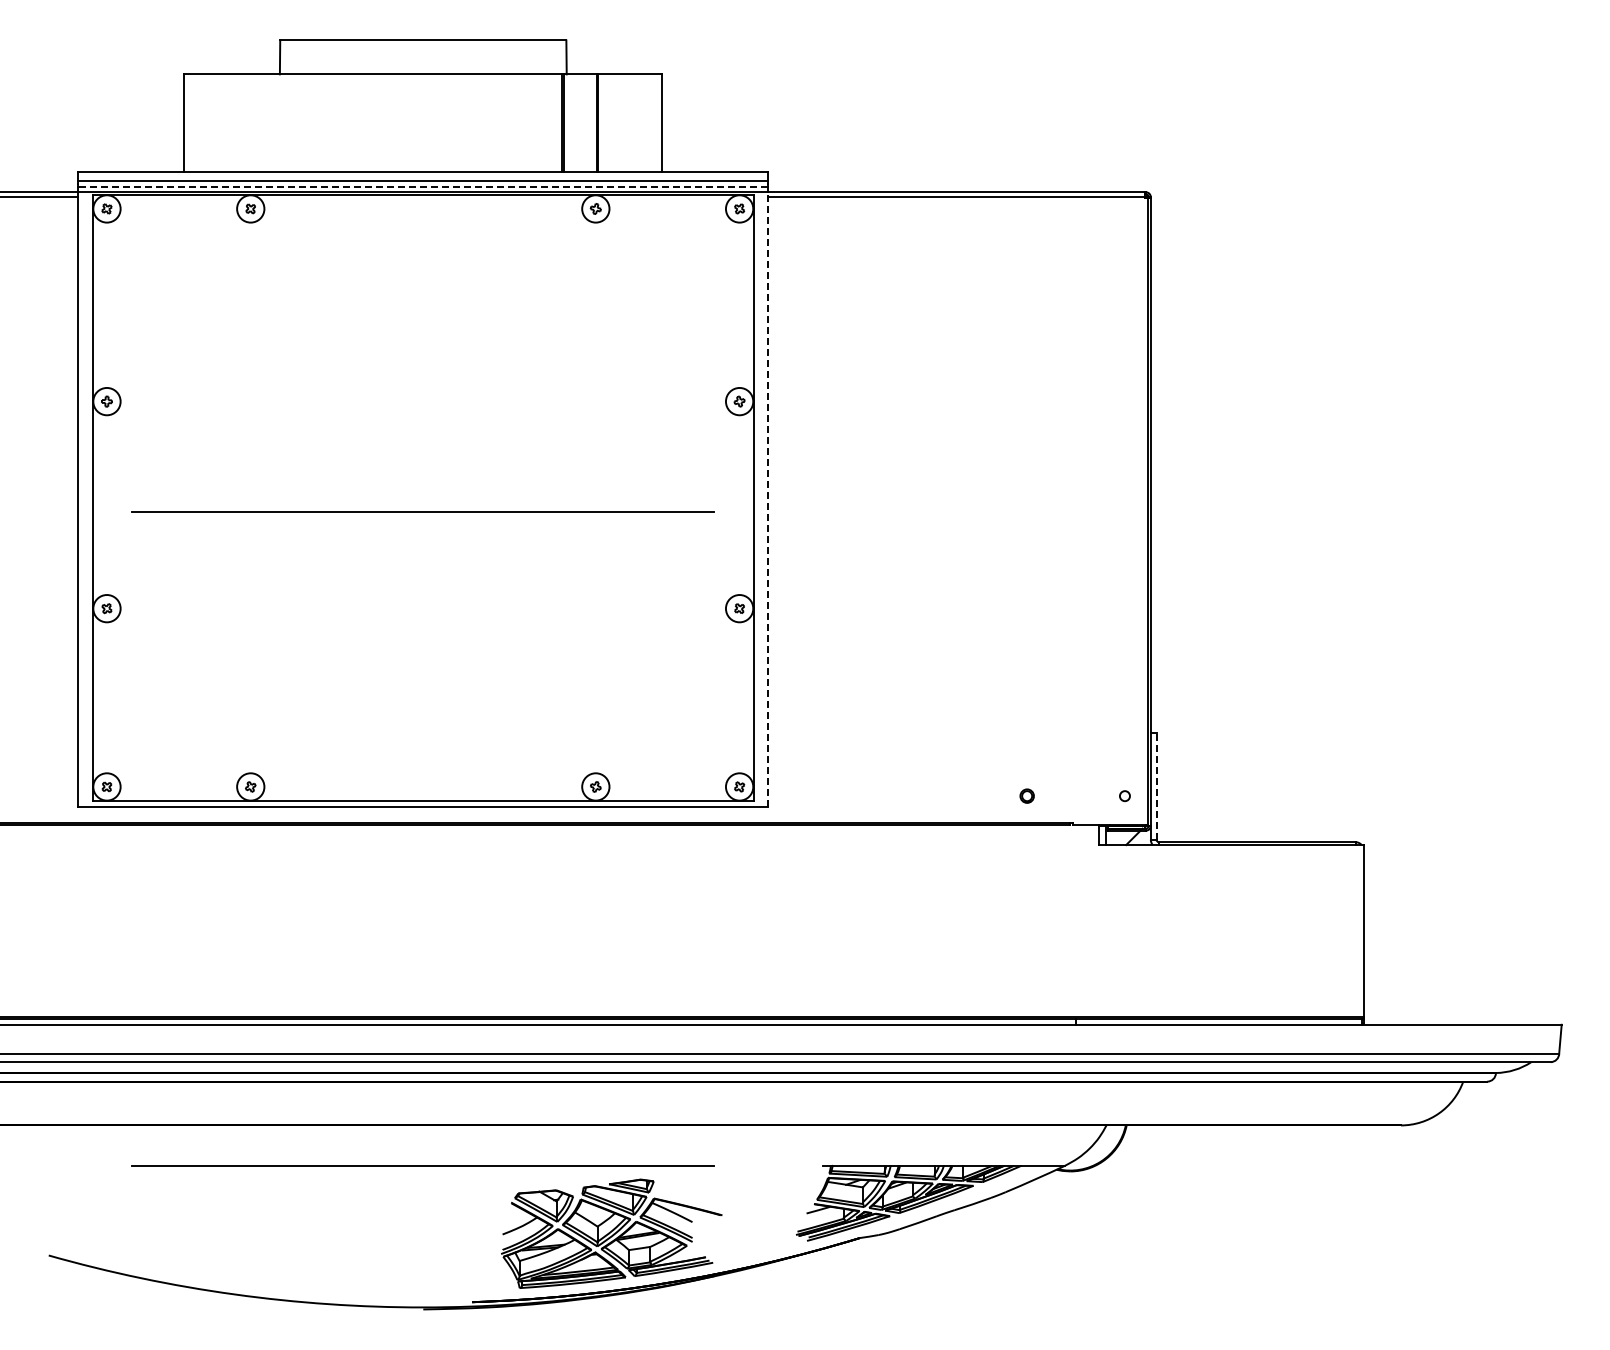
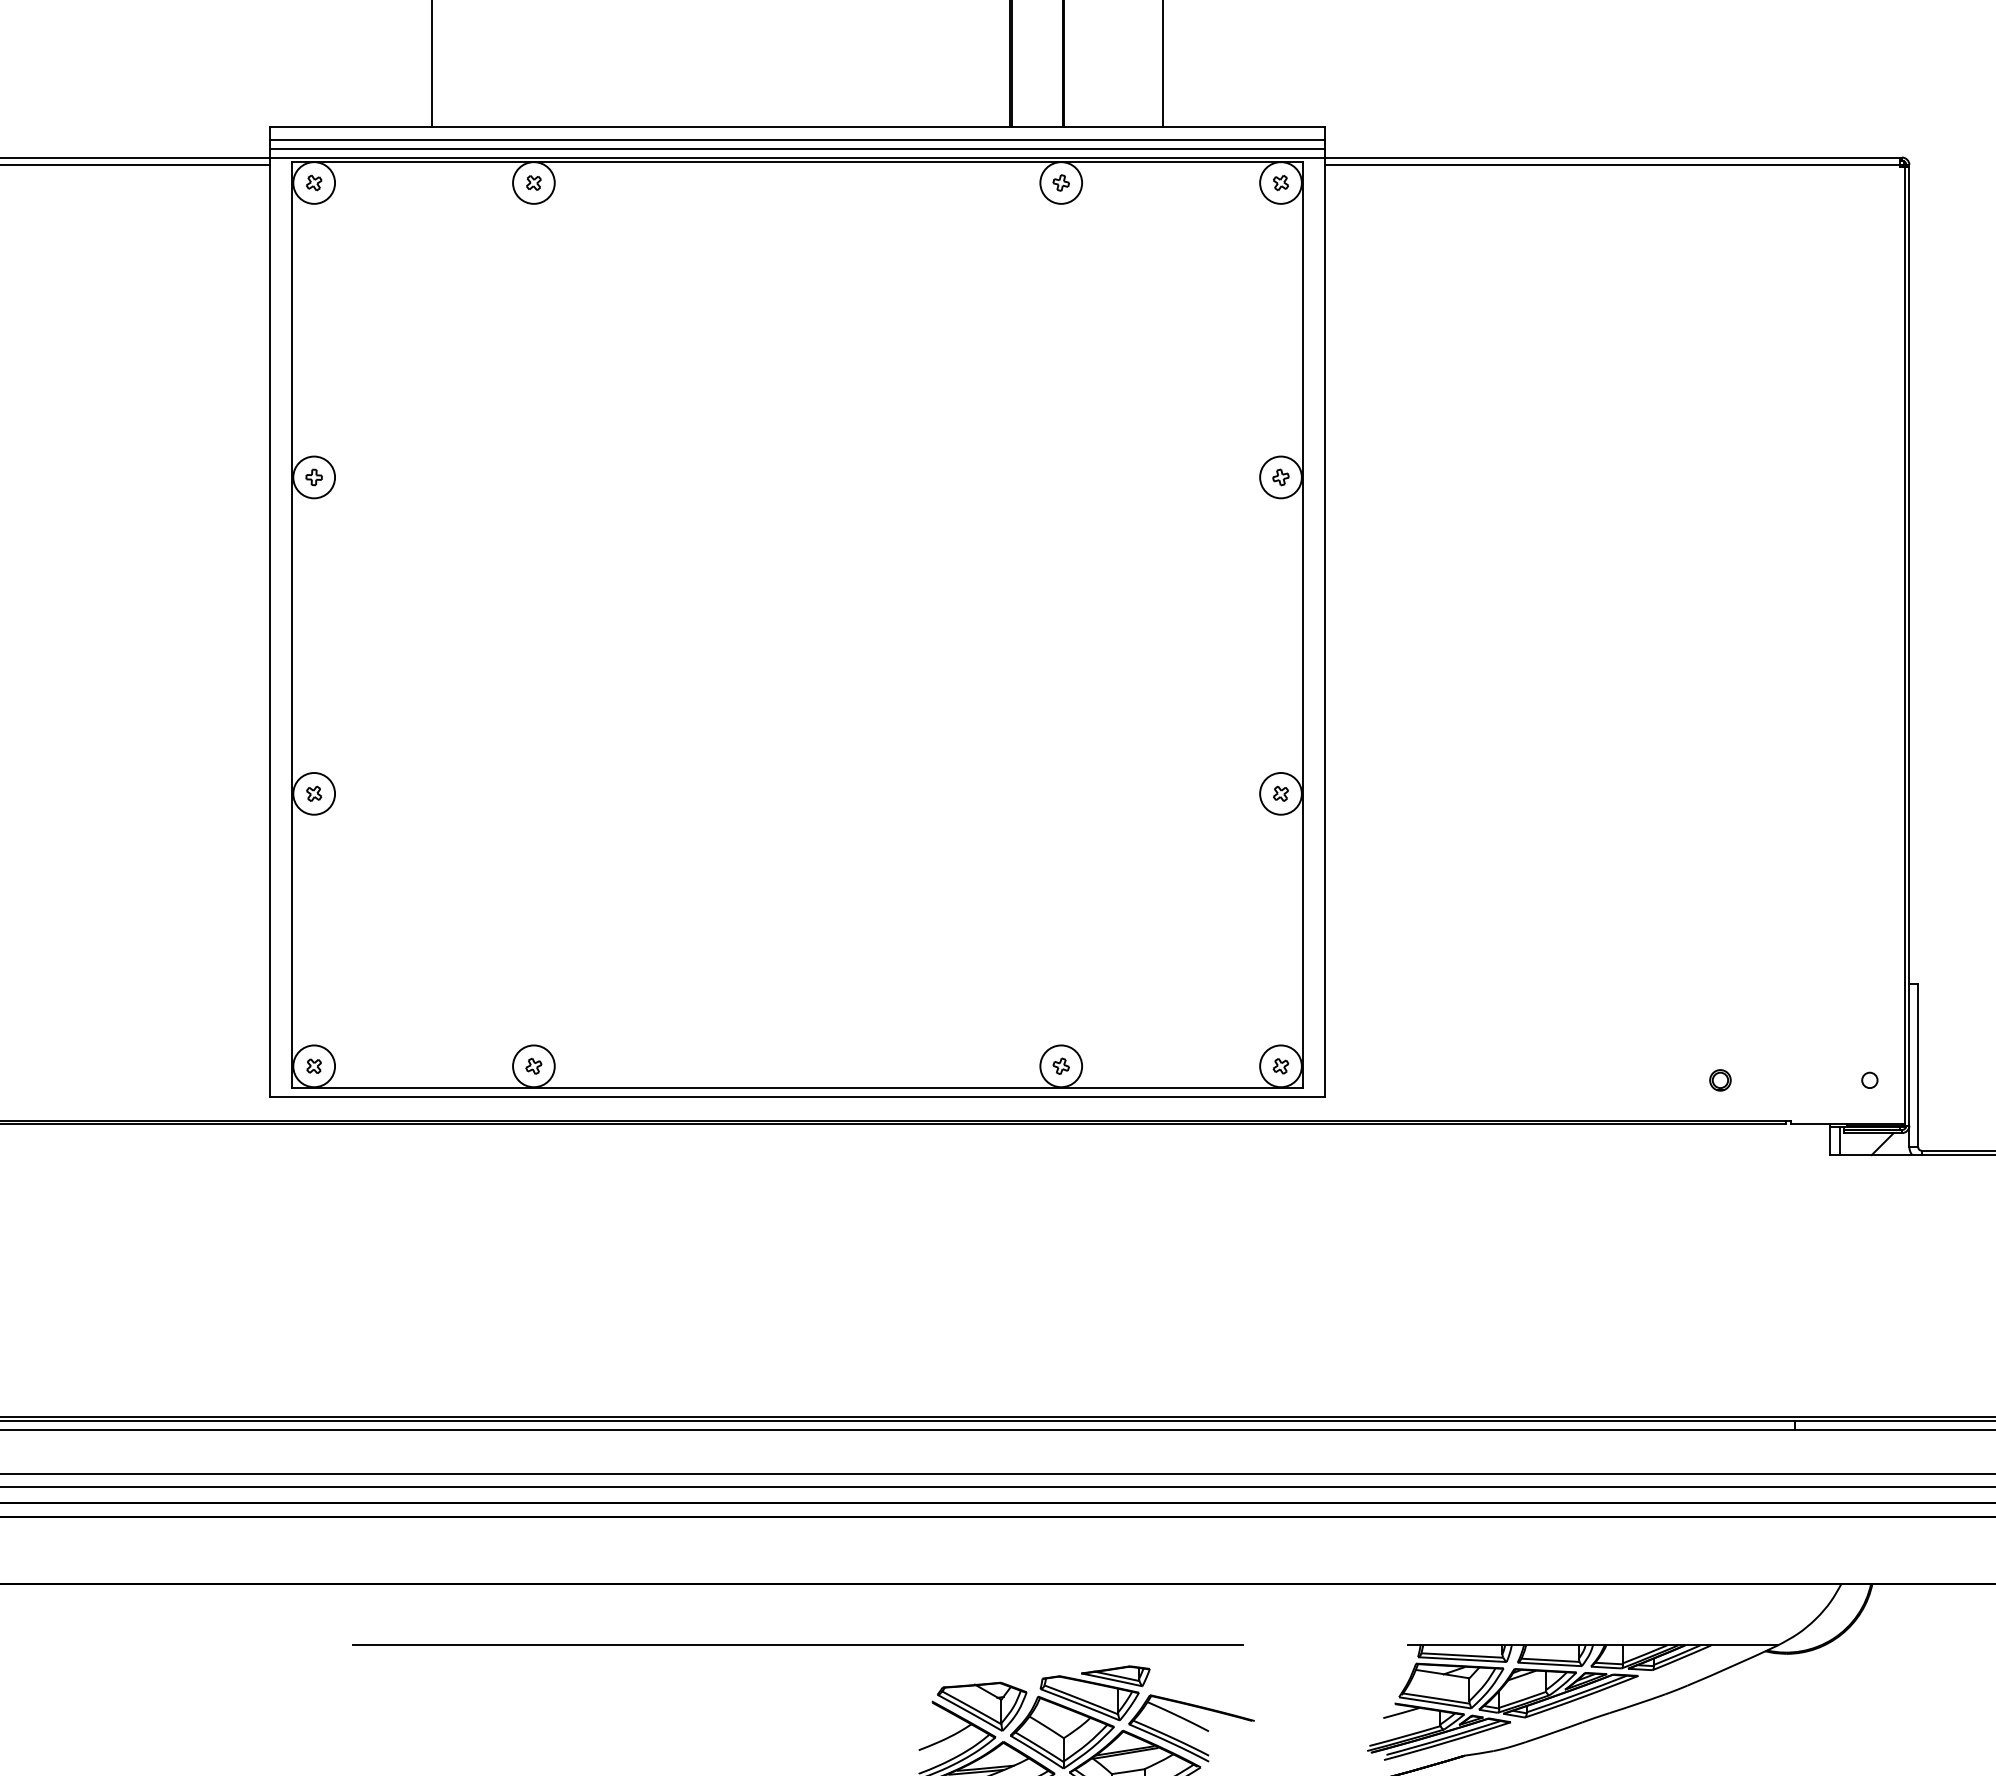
line: (422, 186) -> (796, 148), dashed -> solid
line: (768, 499) -> (1325, 627), dashed -> solid
line: (422, 511) -> (796, 645), removed
line: (1156, 785) -> (1918, 1064), dashed -> solid

